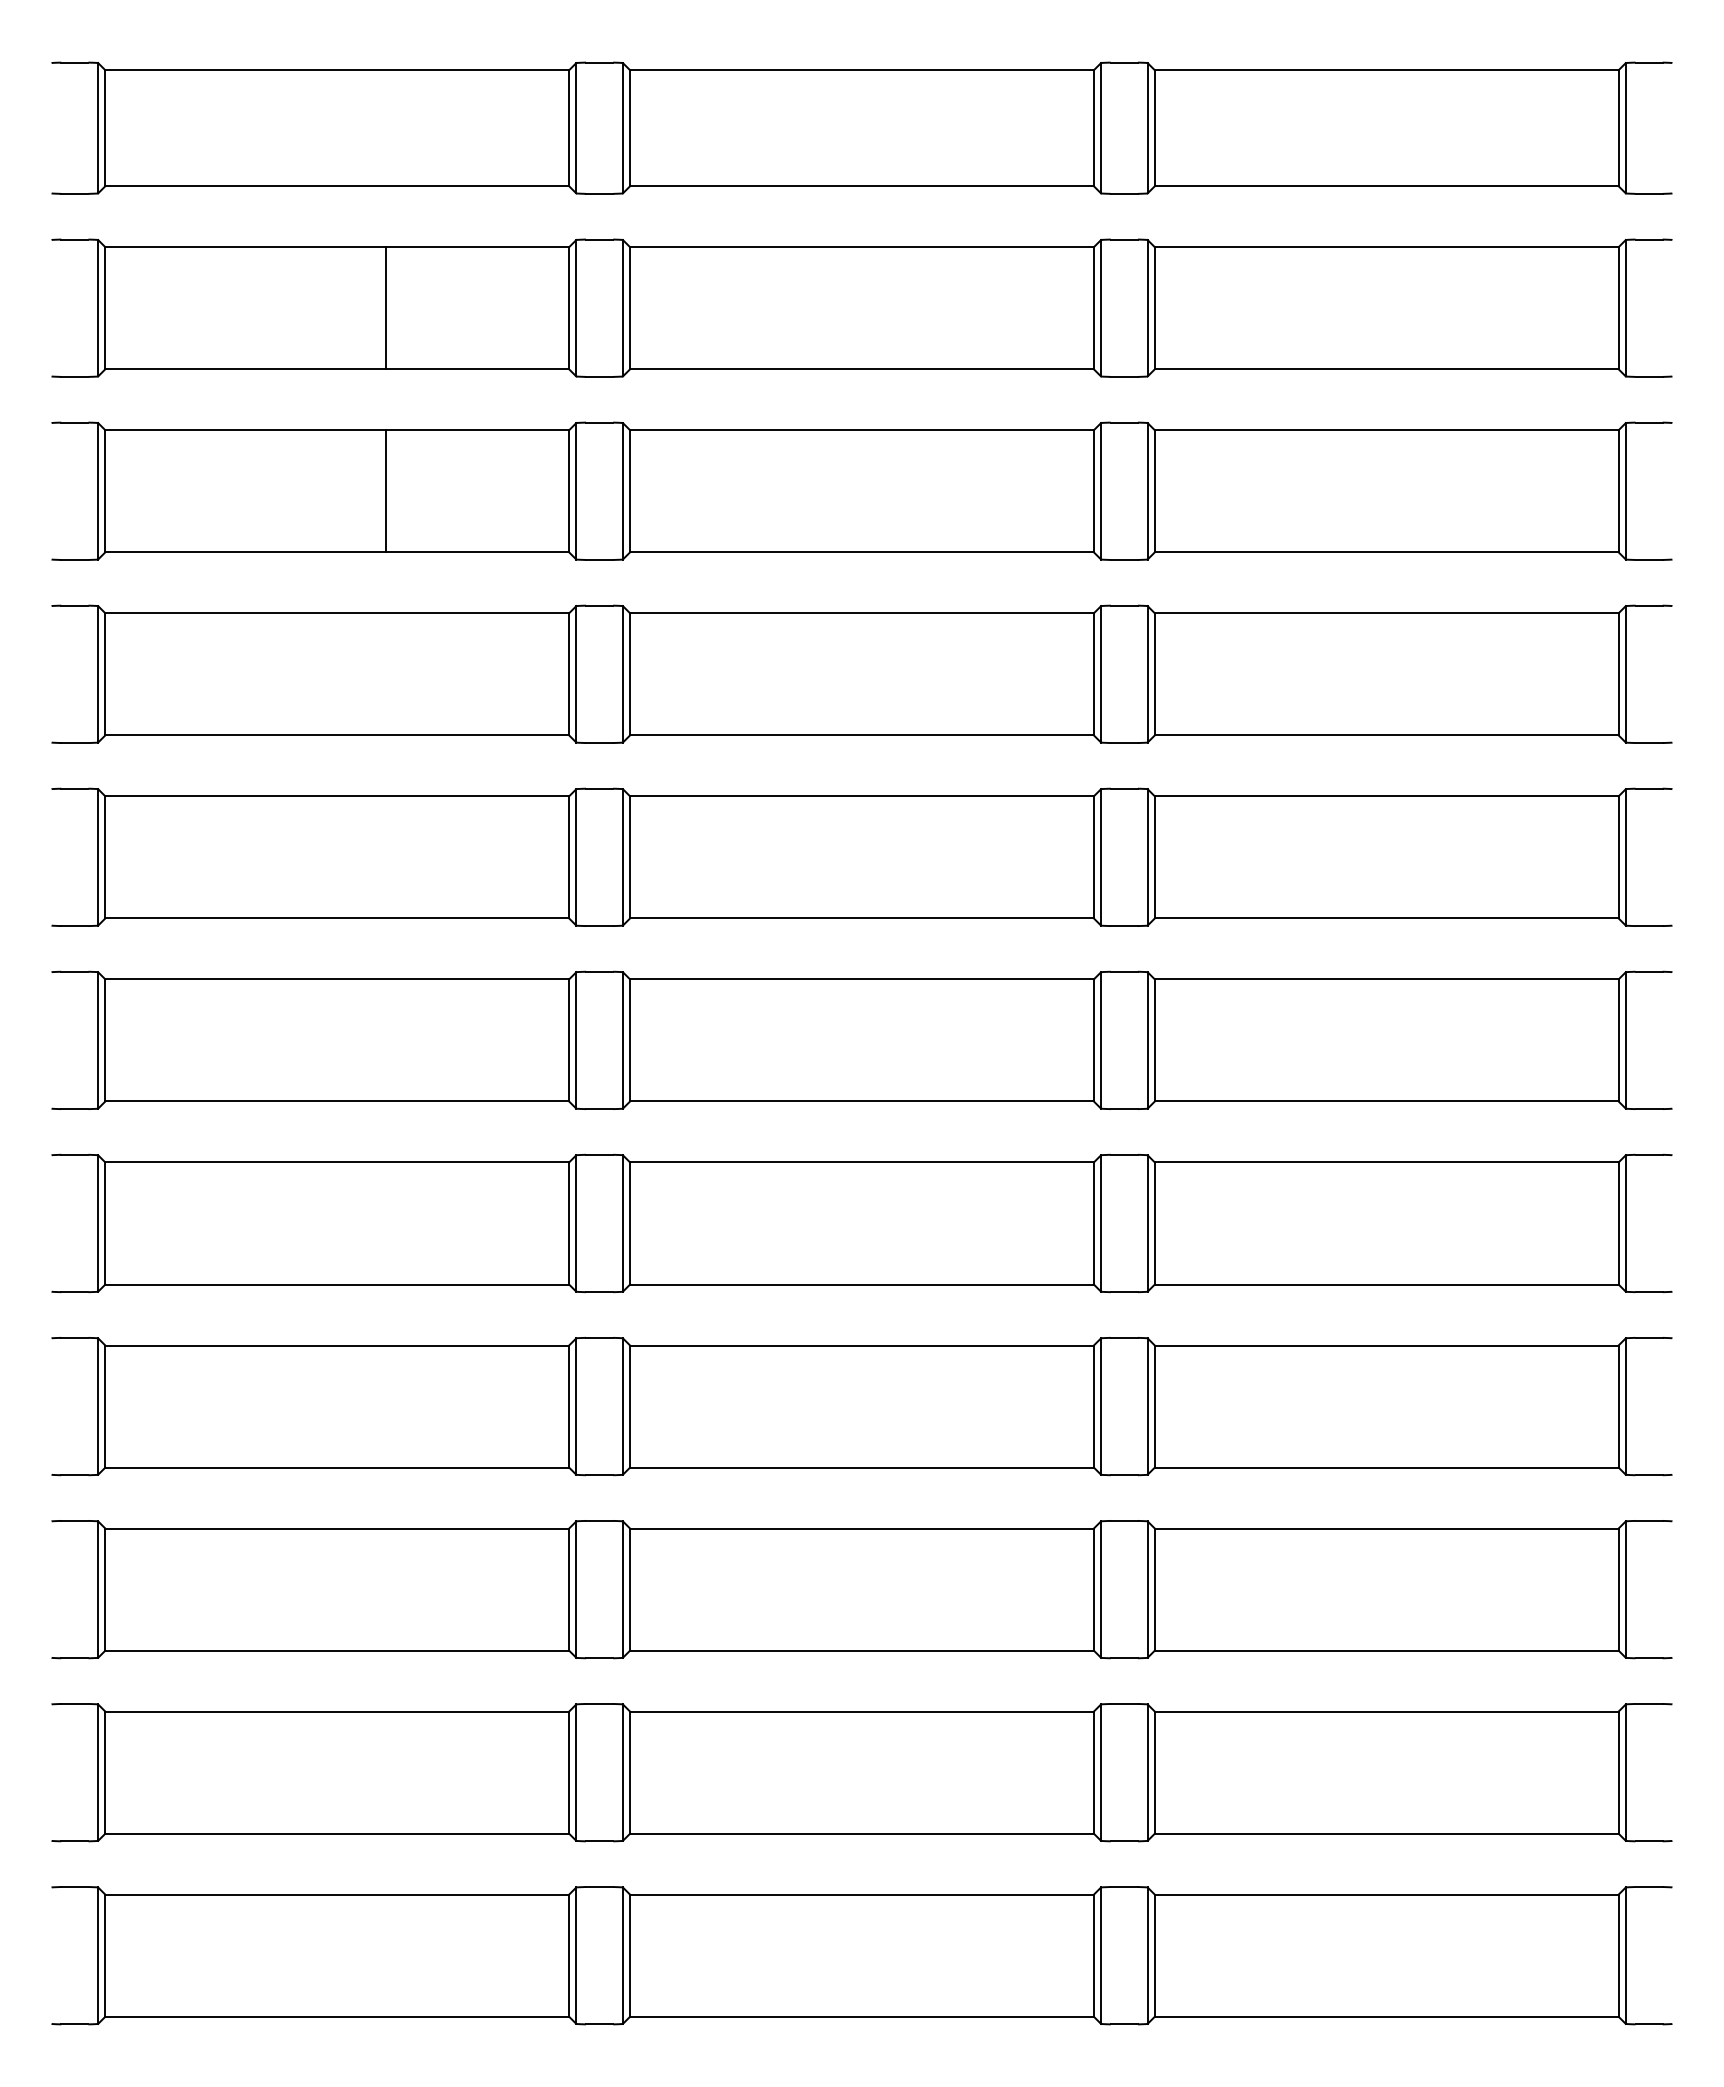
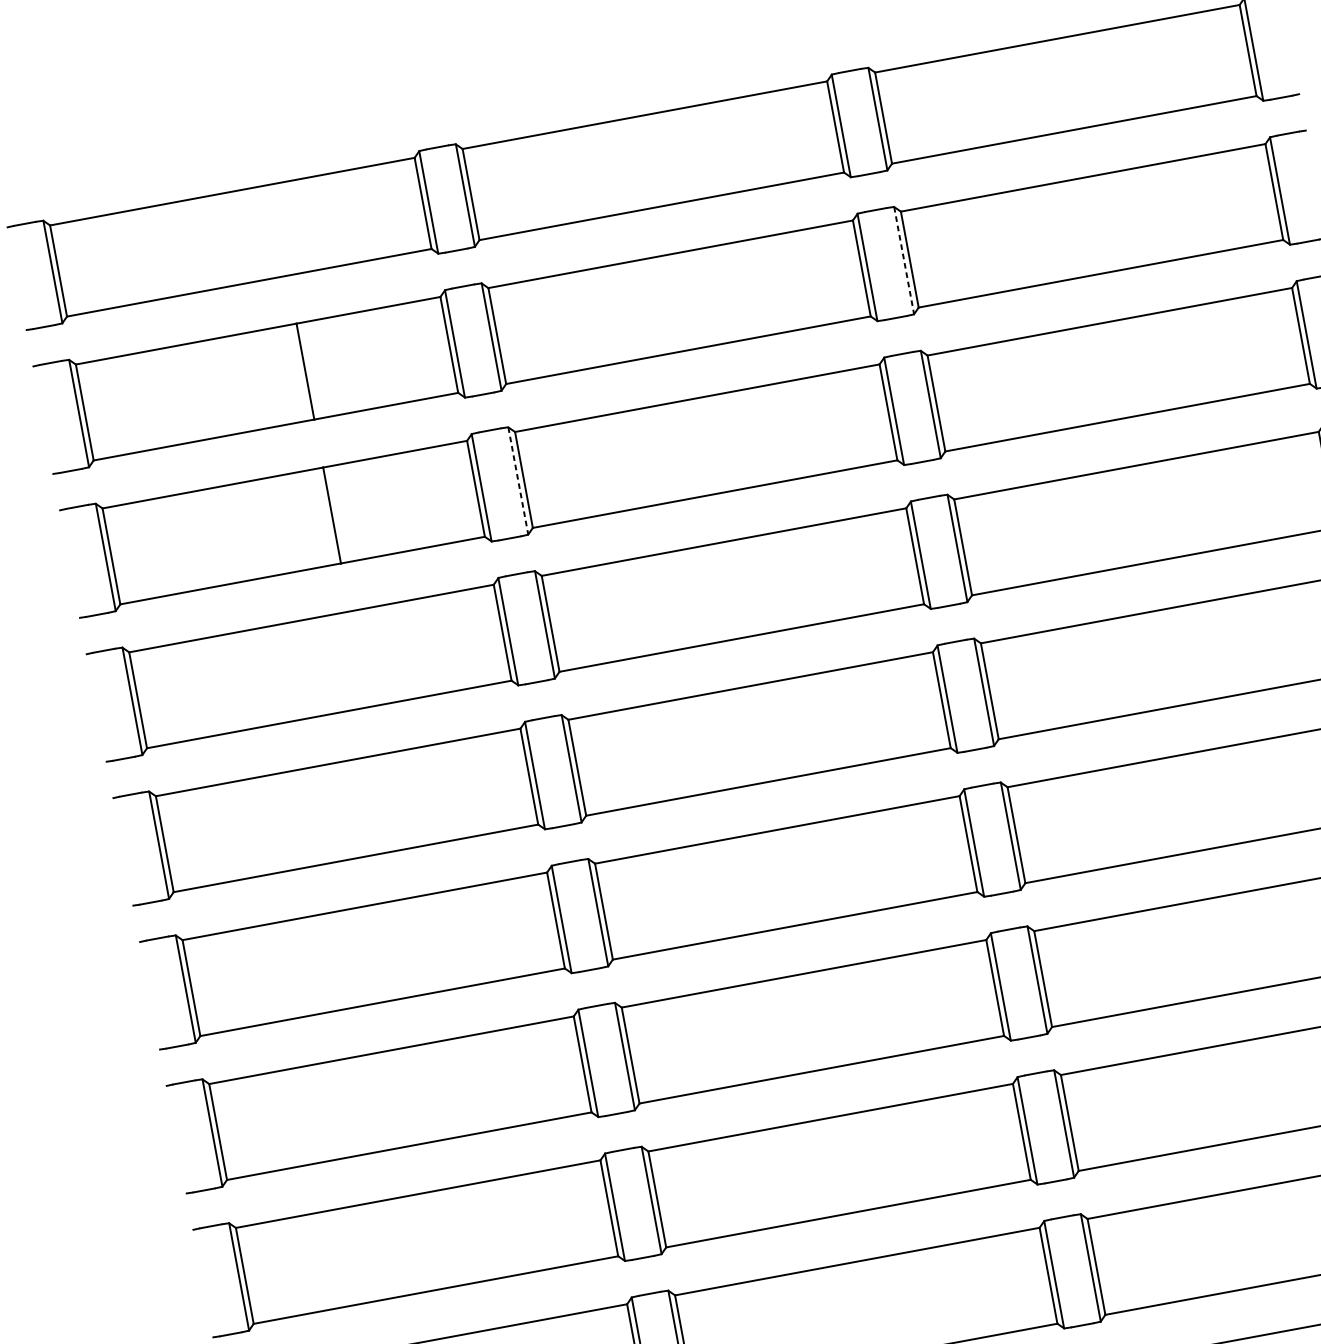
line: (1147, 308) -> (904, 260), solid -> dashed
line: (622, 491) -> (517, 481), solid -> dashed

